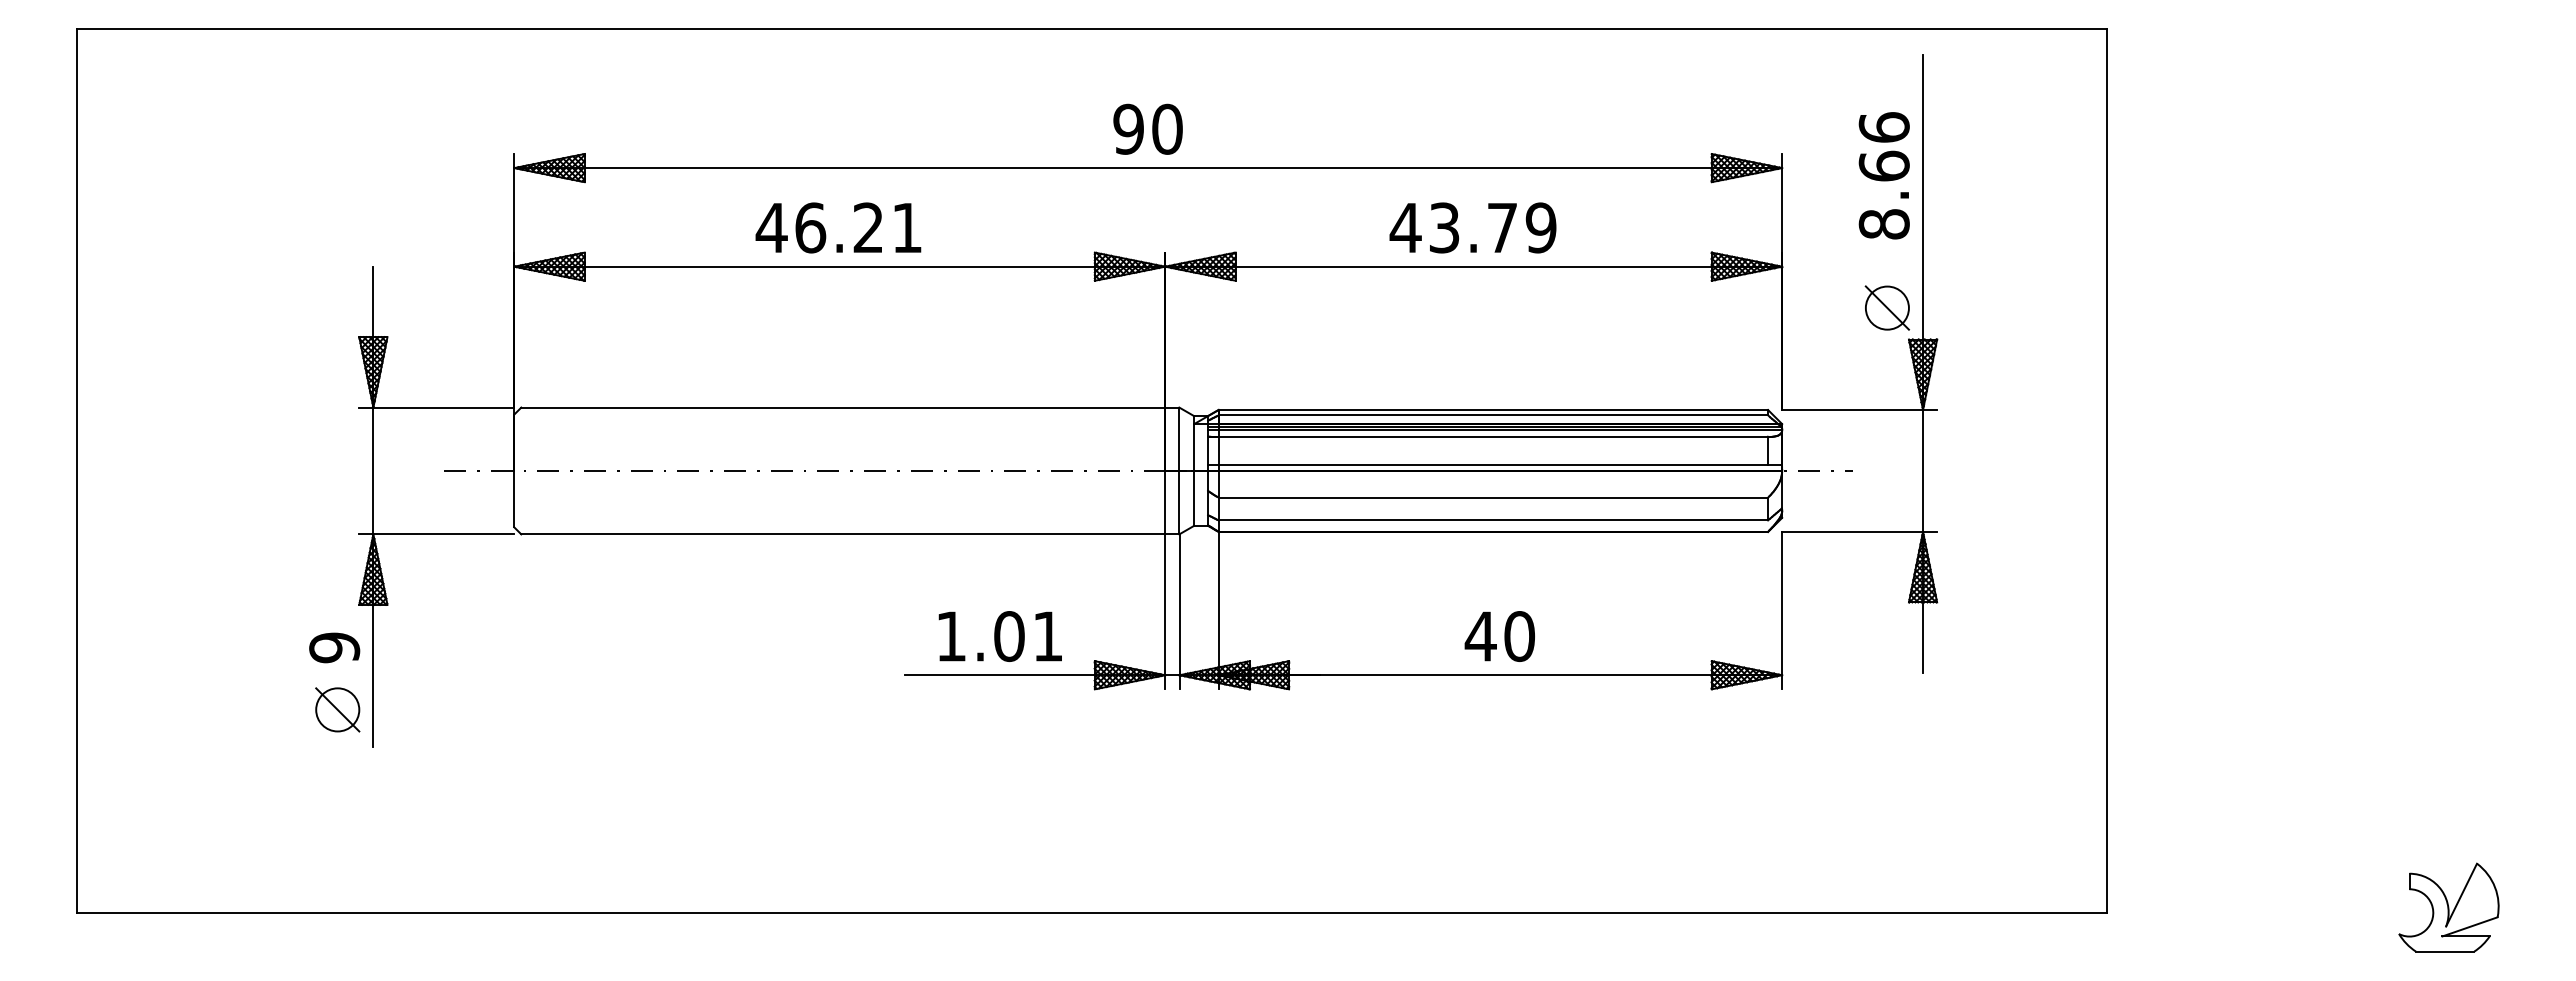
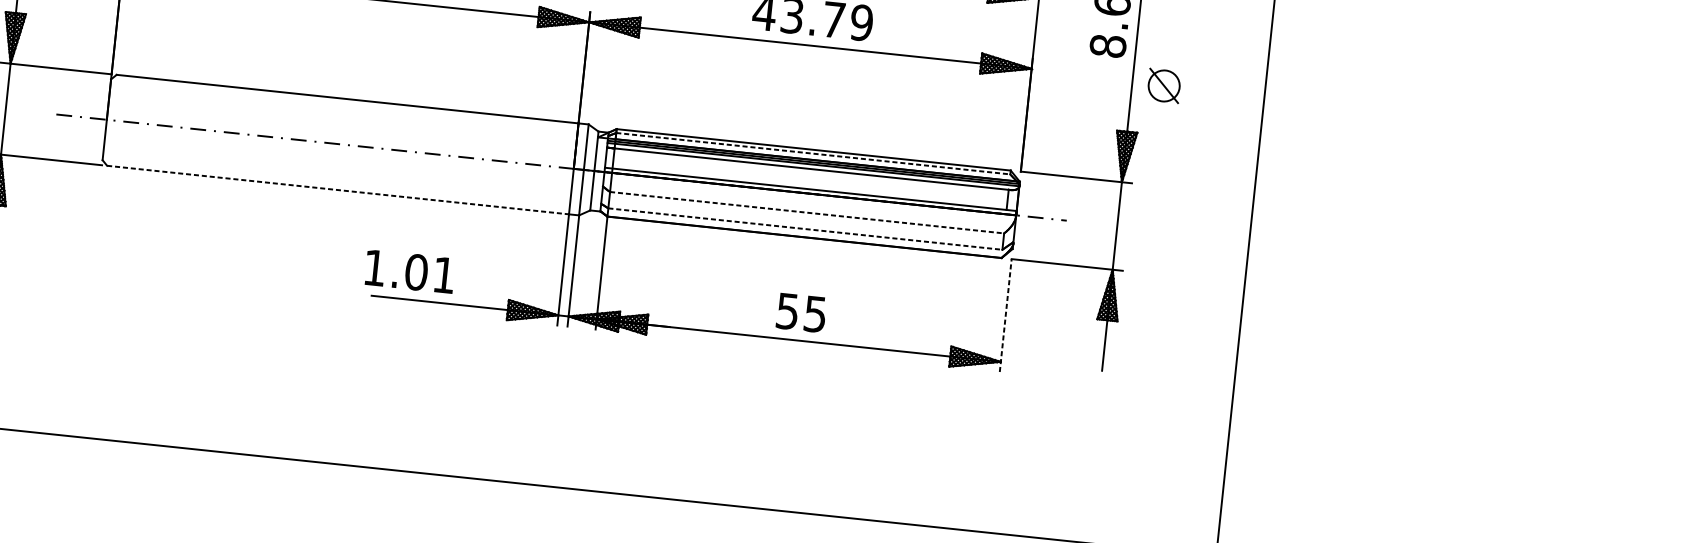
part: (1886, 307) -> (1163, 85), moved
line: (1493, 415) -> (813, 153), solid -> dashed
line: (1493, 497) -> (807, 212), solid -> dashed
line: (1493, 520) -> (805, 229), solid -> dashed
line: (843, 534) -> (338, 190), solid -> dashed
line: (1782, 610) -> (1005, 315), solid -> dashed
text: (999, 636) -> (409, 271), moved
text: (1499, 636) -> (801, 312), 40 -> 55

